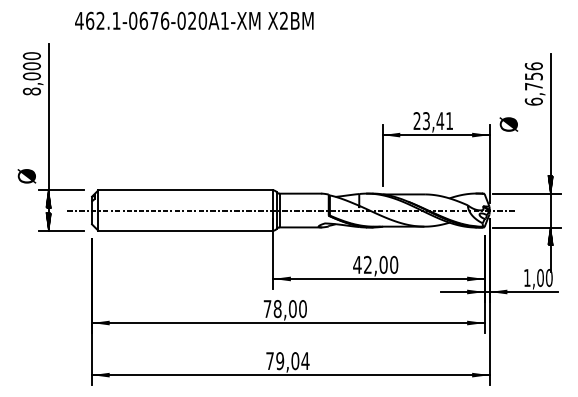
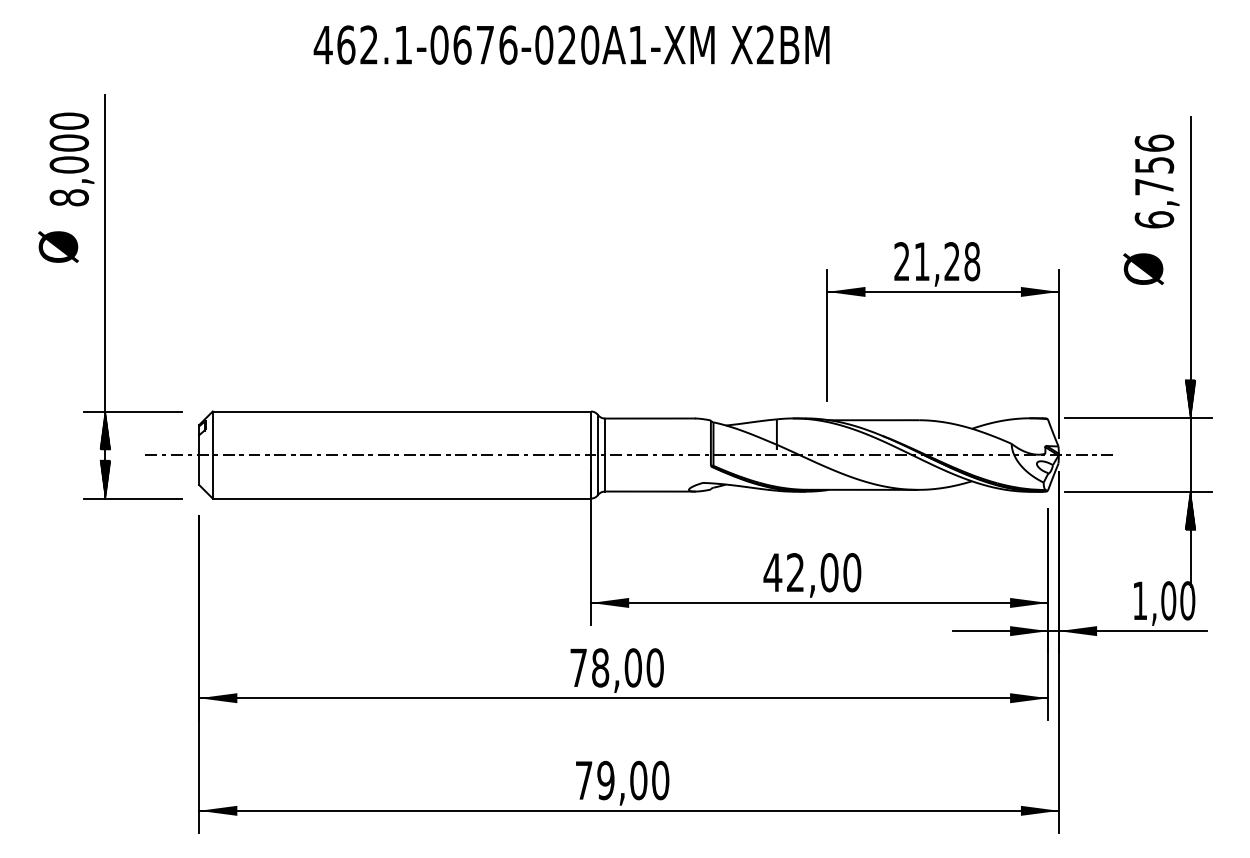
text: (194, 20) -> (572, 44), moved
text: (438, 121) -> (948, 262), 23,41 -> 21,28
text: (508, 124) -> (1142, 269), moved
text: (26, 176) -> (57, 247), moved
text: (305, 361) -> (660, 781), 79,04 -> 79,00

